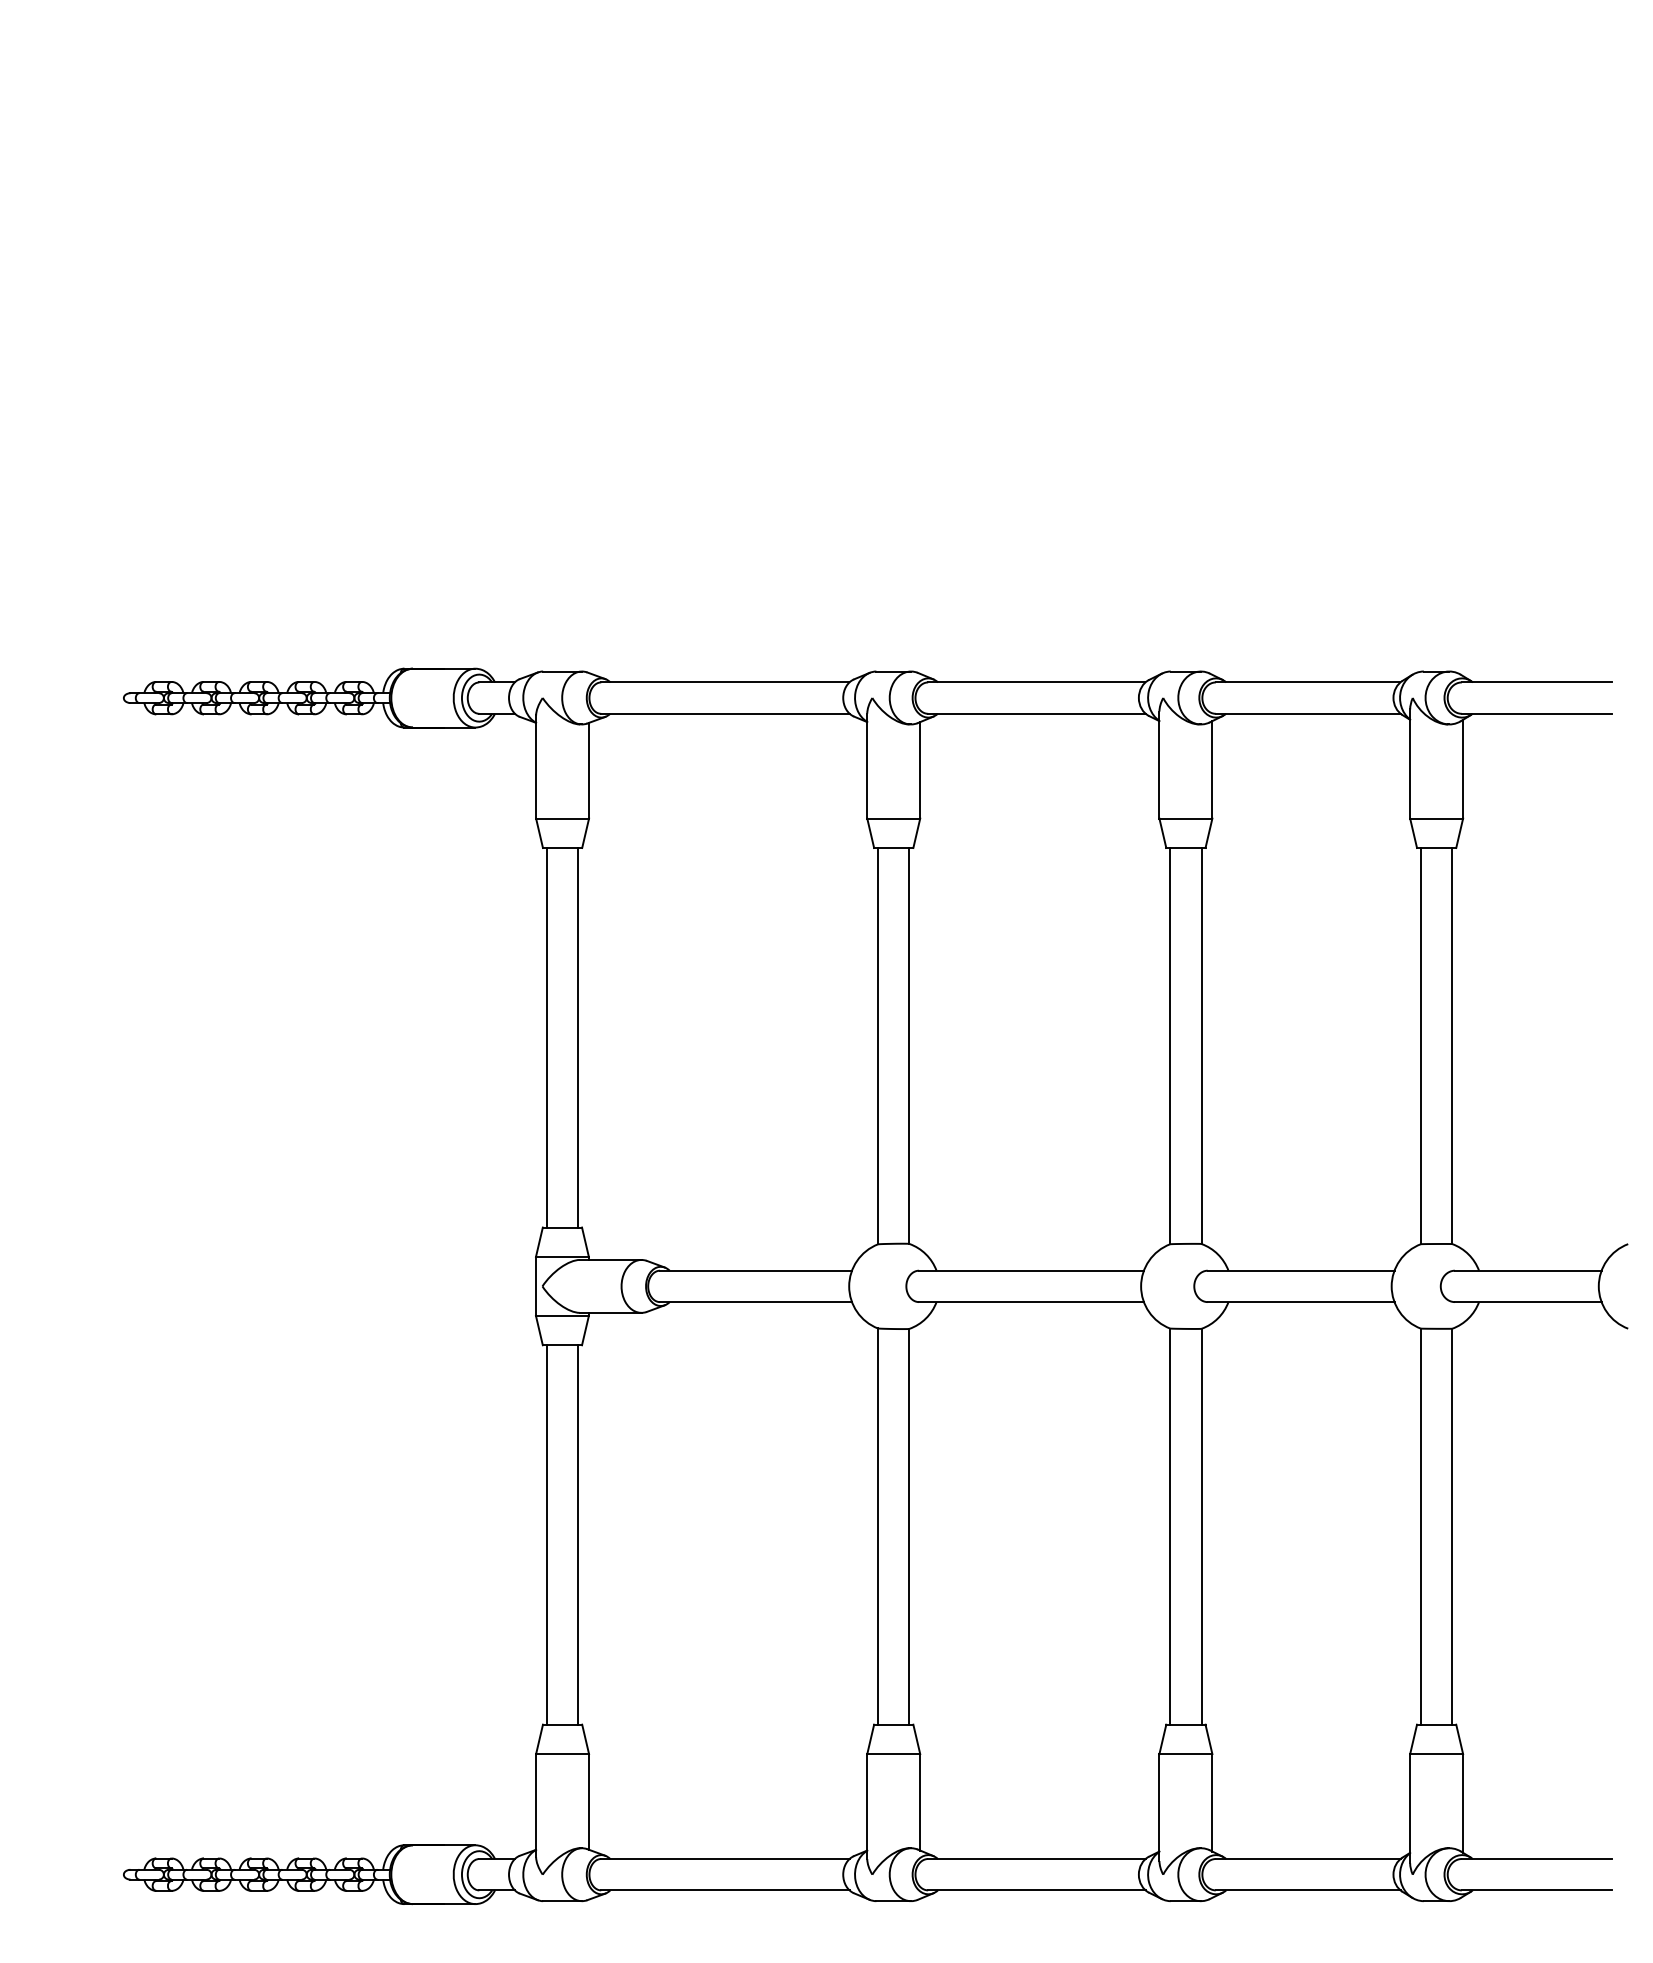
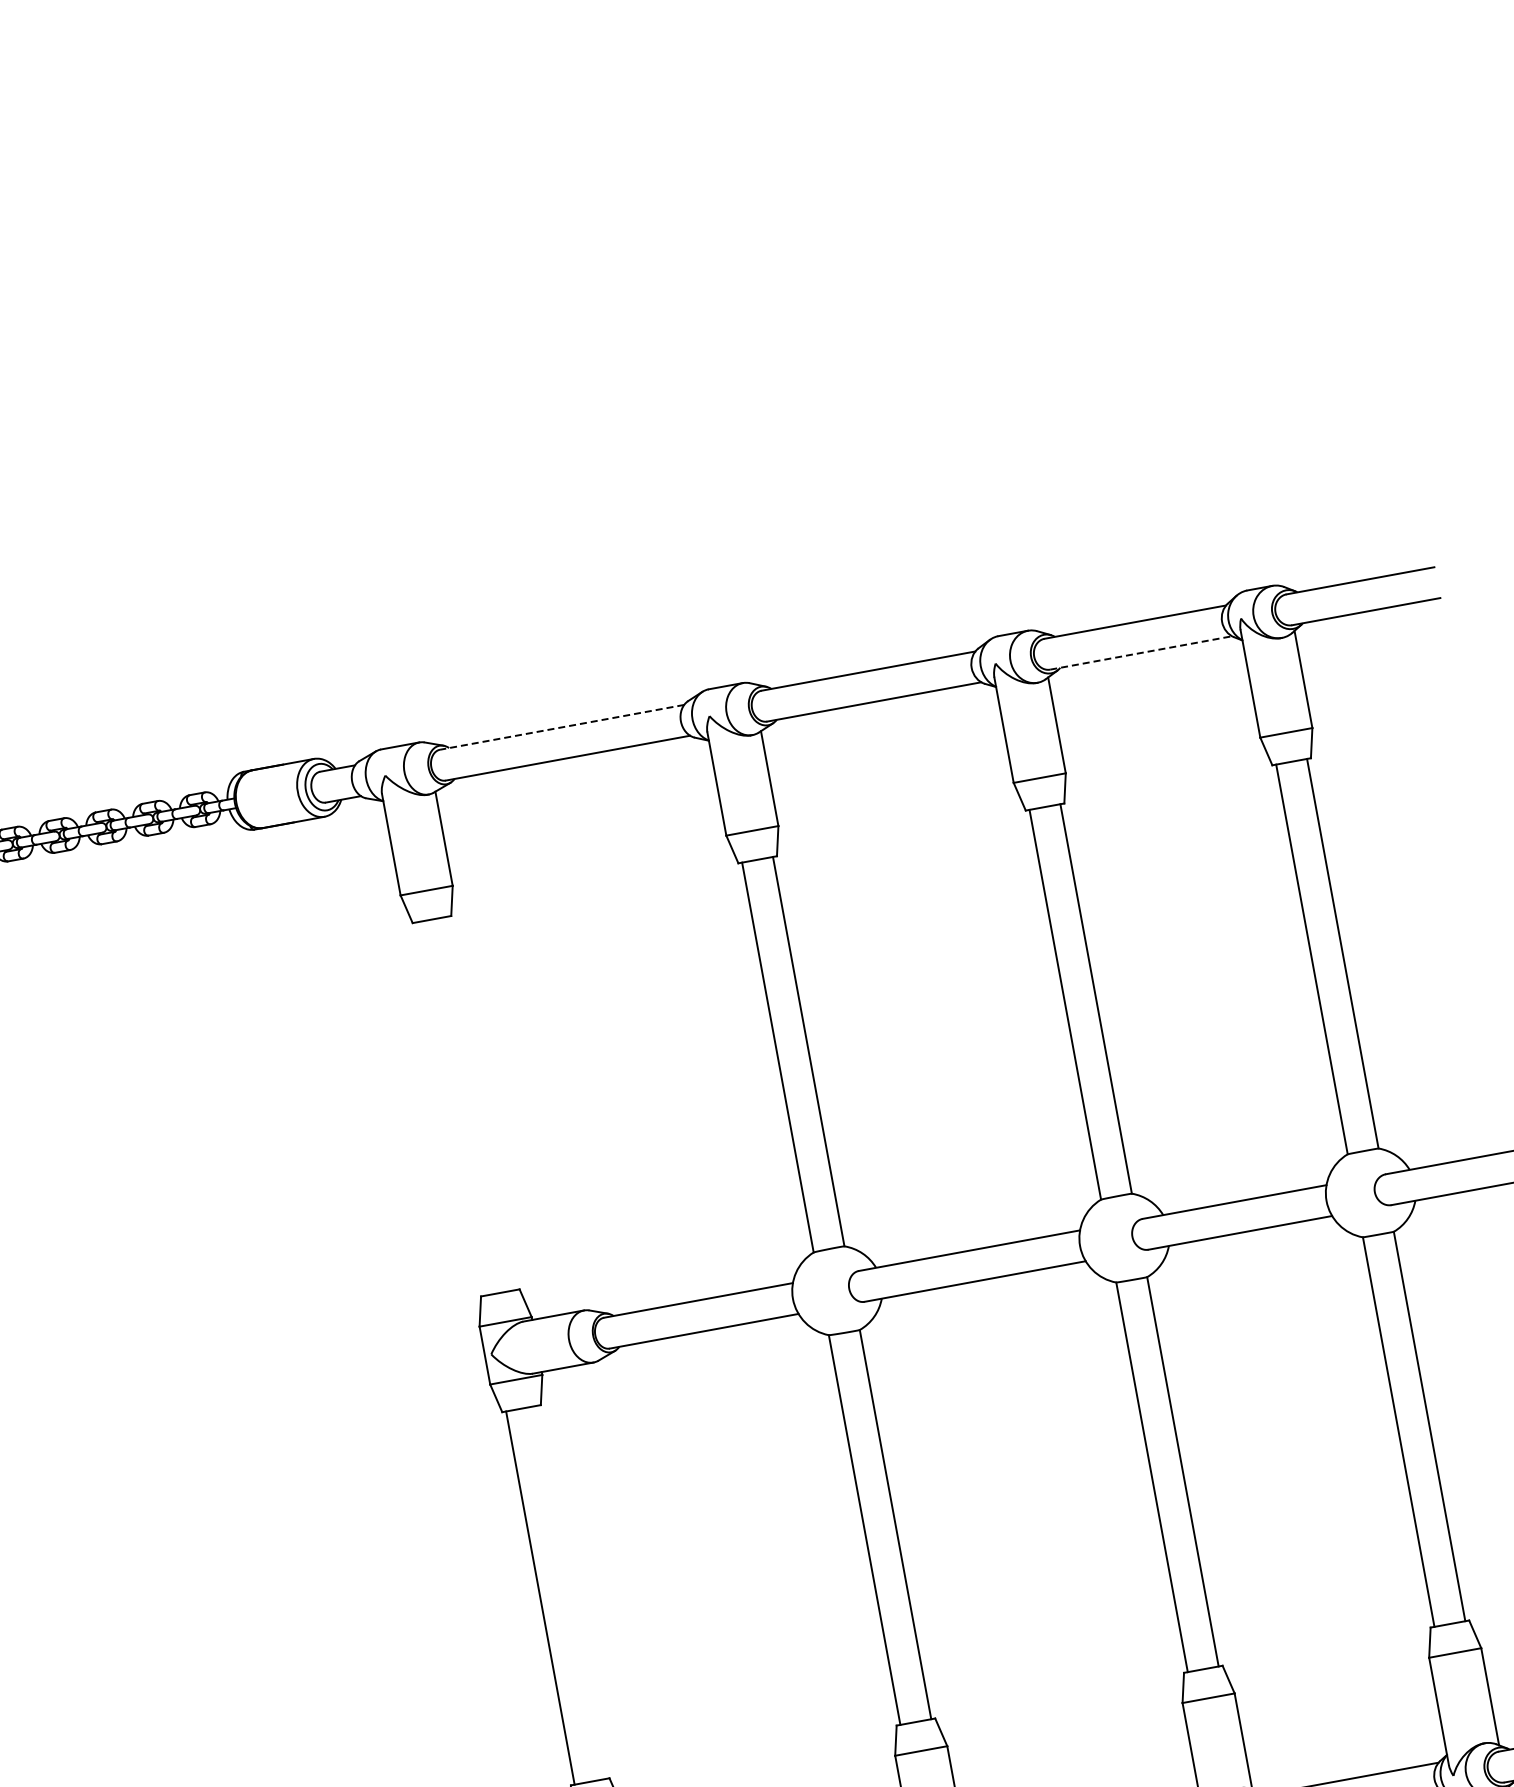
line: (724, 682) -> (561, 727), solid -> dashed
line: (1308, 713) -> (1141, 652), solid -> dashed
line: (546, 1037) -> (450, 1108), removed
line: (578, 1037) -> (481, 1103), removed
line: (578, 1534) -> (571, 1591), removed

